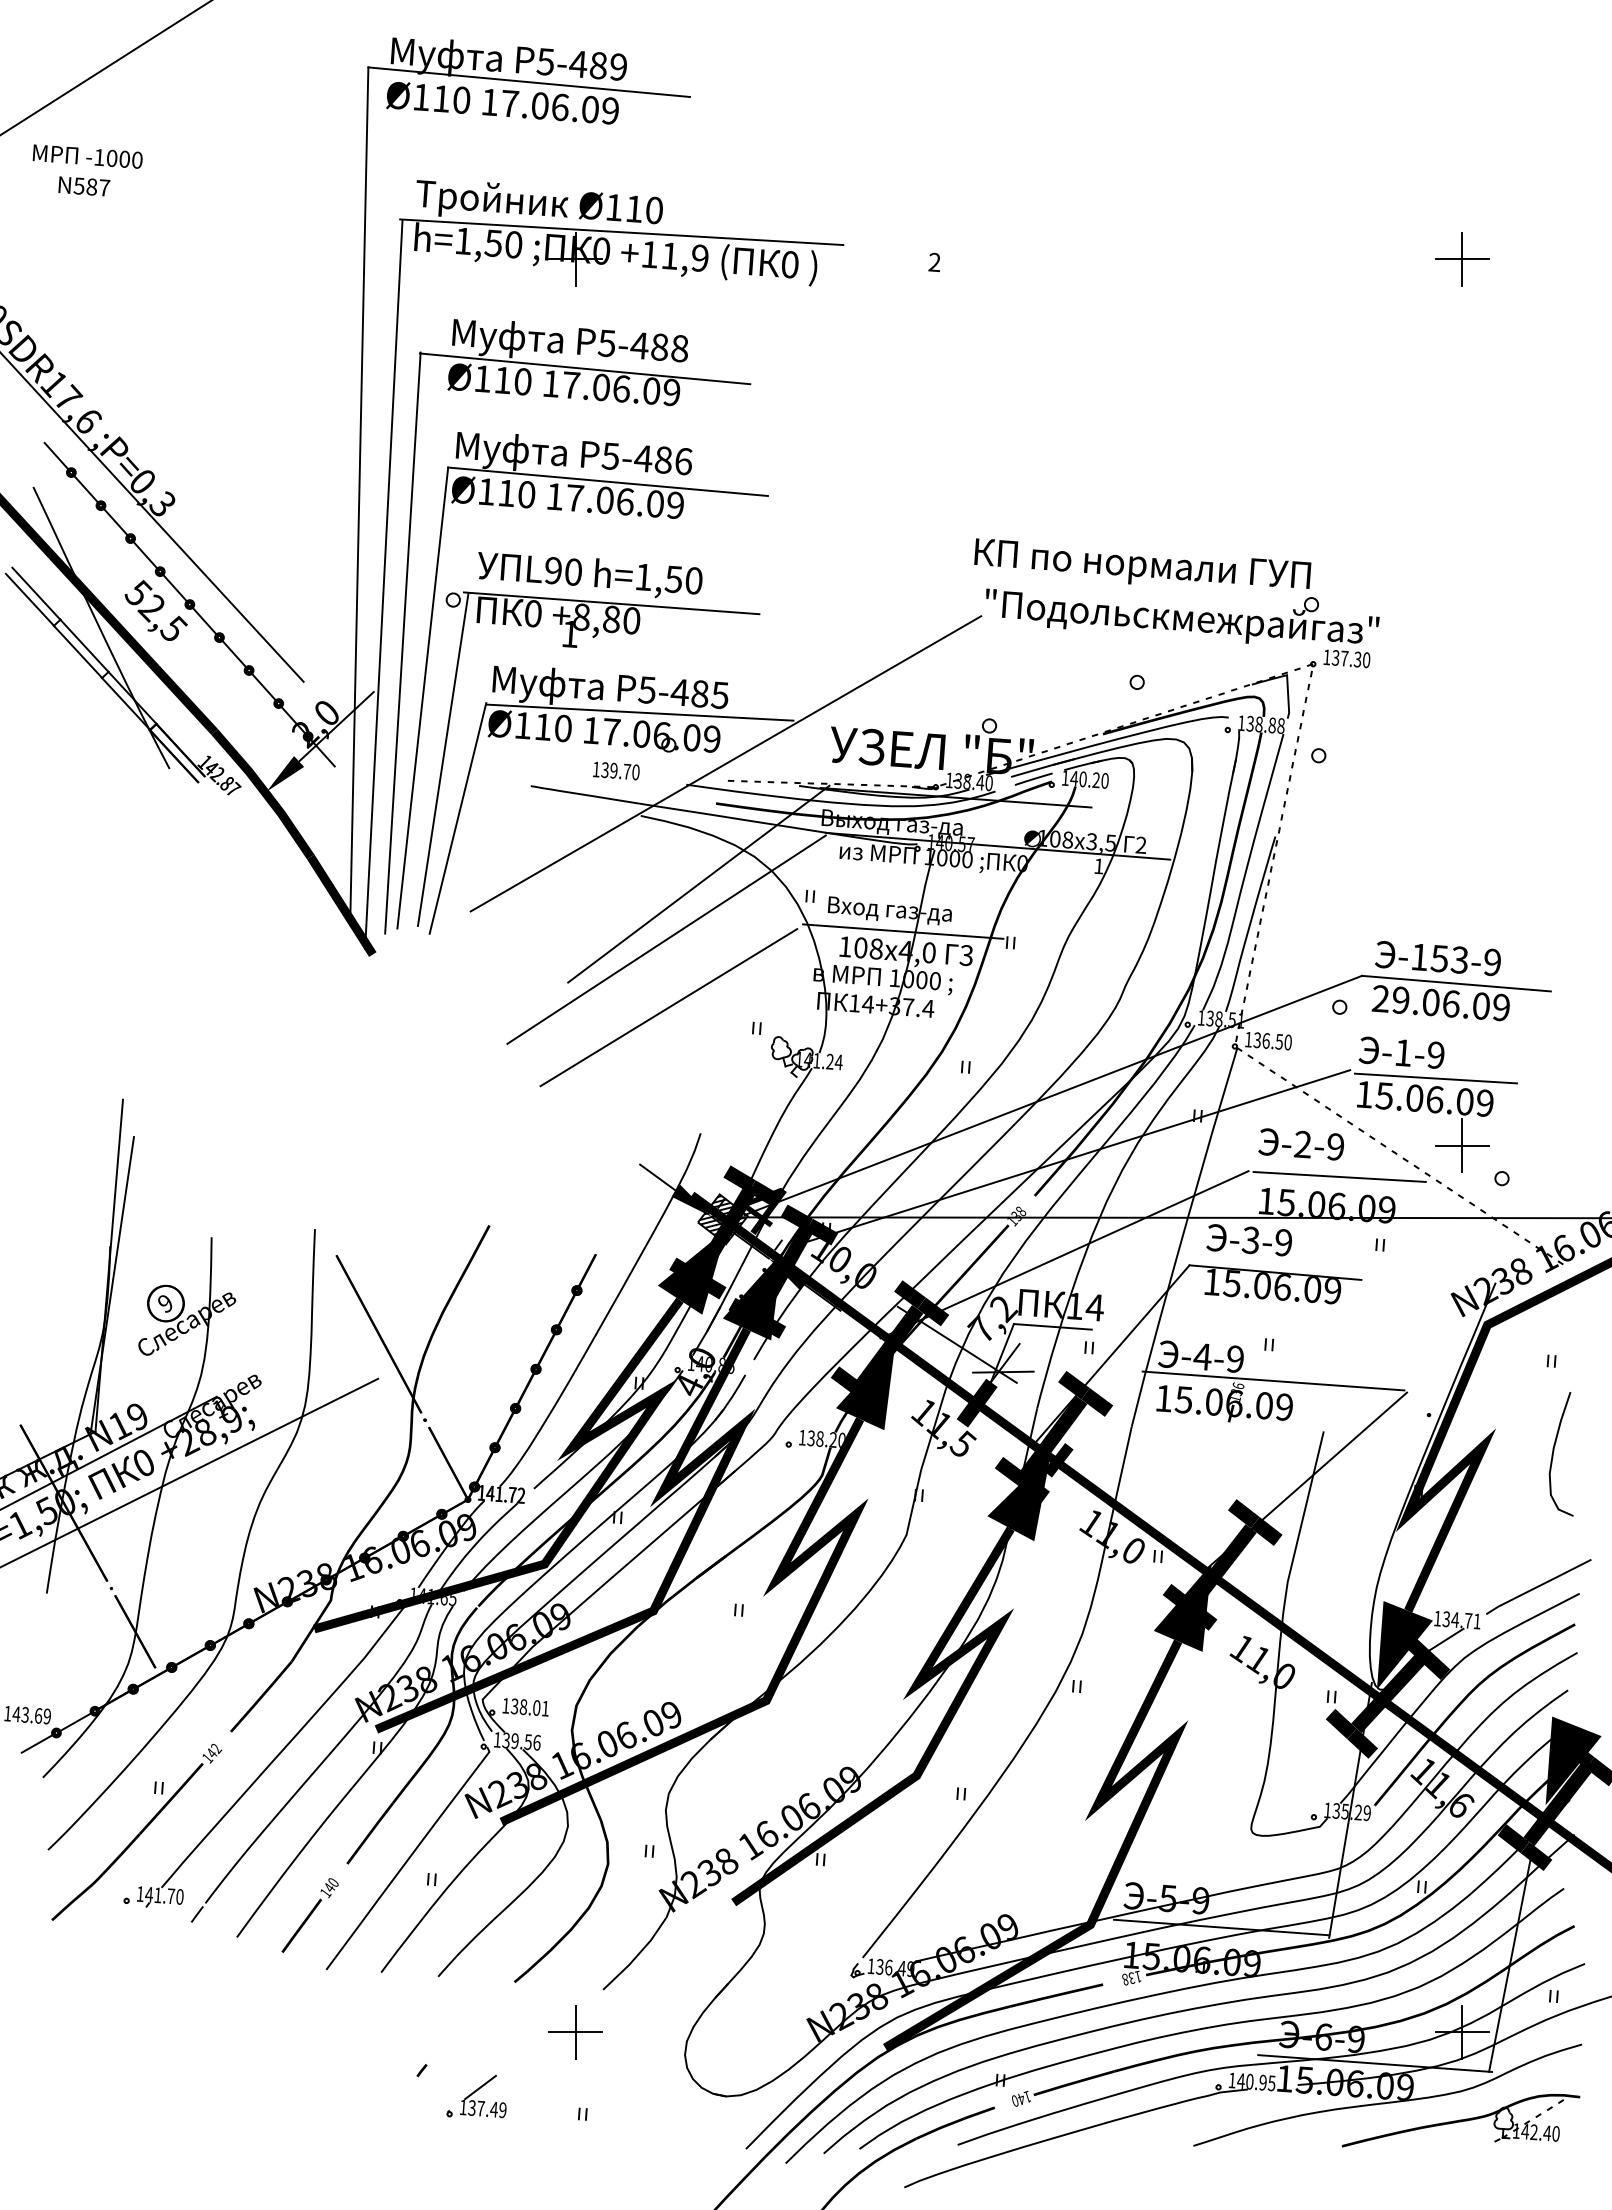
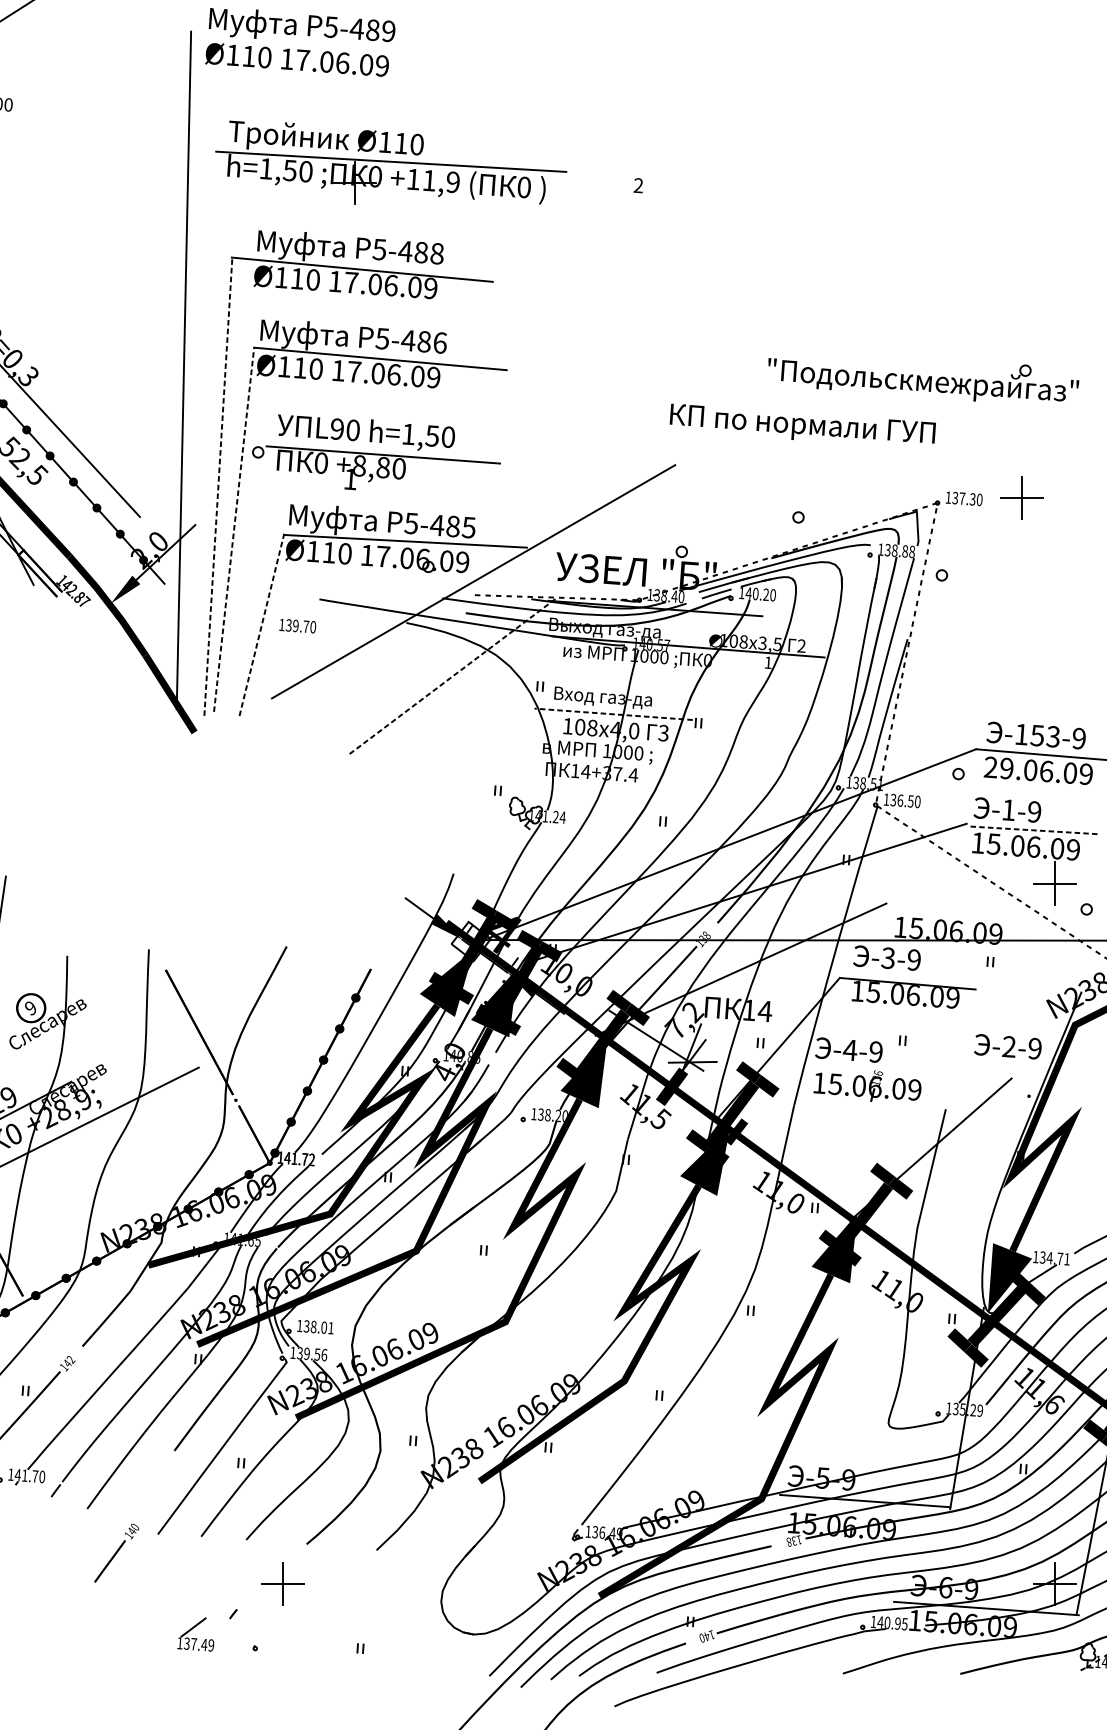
line: (528, 82) -> (317, 43), removed
part: (1462, 259) -> (1022, 498), moved
line: (383, 584) -> (203, 440), removed
part: (1182, 615) -> (923, 379), moved
line: (402, 642) -> (218, 485), solid -> dashed
line: (422, 698) -> (233, 530), solid -> dashed
line: (442, 759) -> (249, 578), removed
text: (616, 770) -> (297, 625), moved
line: (457, 818) -> (261, 624), solid -> dashed
line: (698, 884) -> (451, 677), solid -> dashed
line: (902, 931) -> (613, 714), solid -> dashed
line: (666, 939) -> (426, 720), removed
line: (668, 1007) -> (428, 774), removed
line: (1436, 1078) -> (1034, 830), solid -> dashed
text: (1300, 1144) -> (1007, 1046), moved
line: (1339, 1176) -> (958, 907), removed
hatch: (723, 1218) -> (471, 940), removed
line: (1052, 1326) -> (731, 1026), removed
line: (1273, 1380) -> (906, 1068), removed
text: (309, 1915) -> (116, 1553), moved
part: (575, 2032) -> (282, 1584), moved
part: (483, 2096) -> (195, 1634), moved

